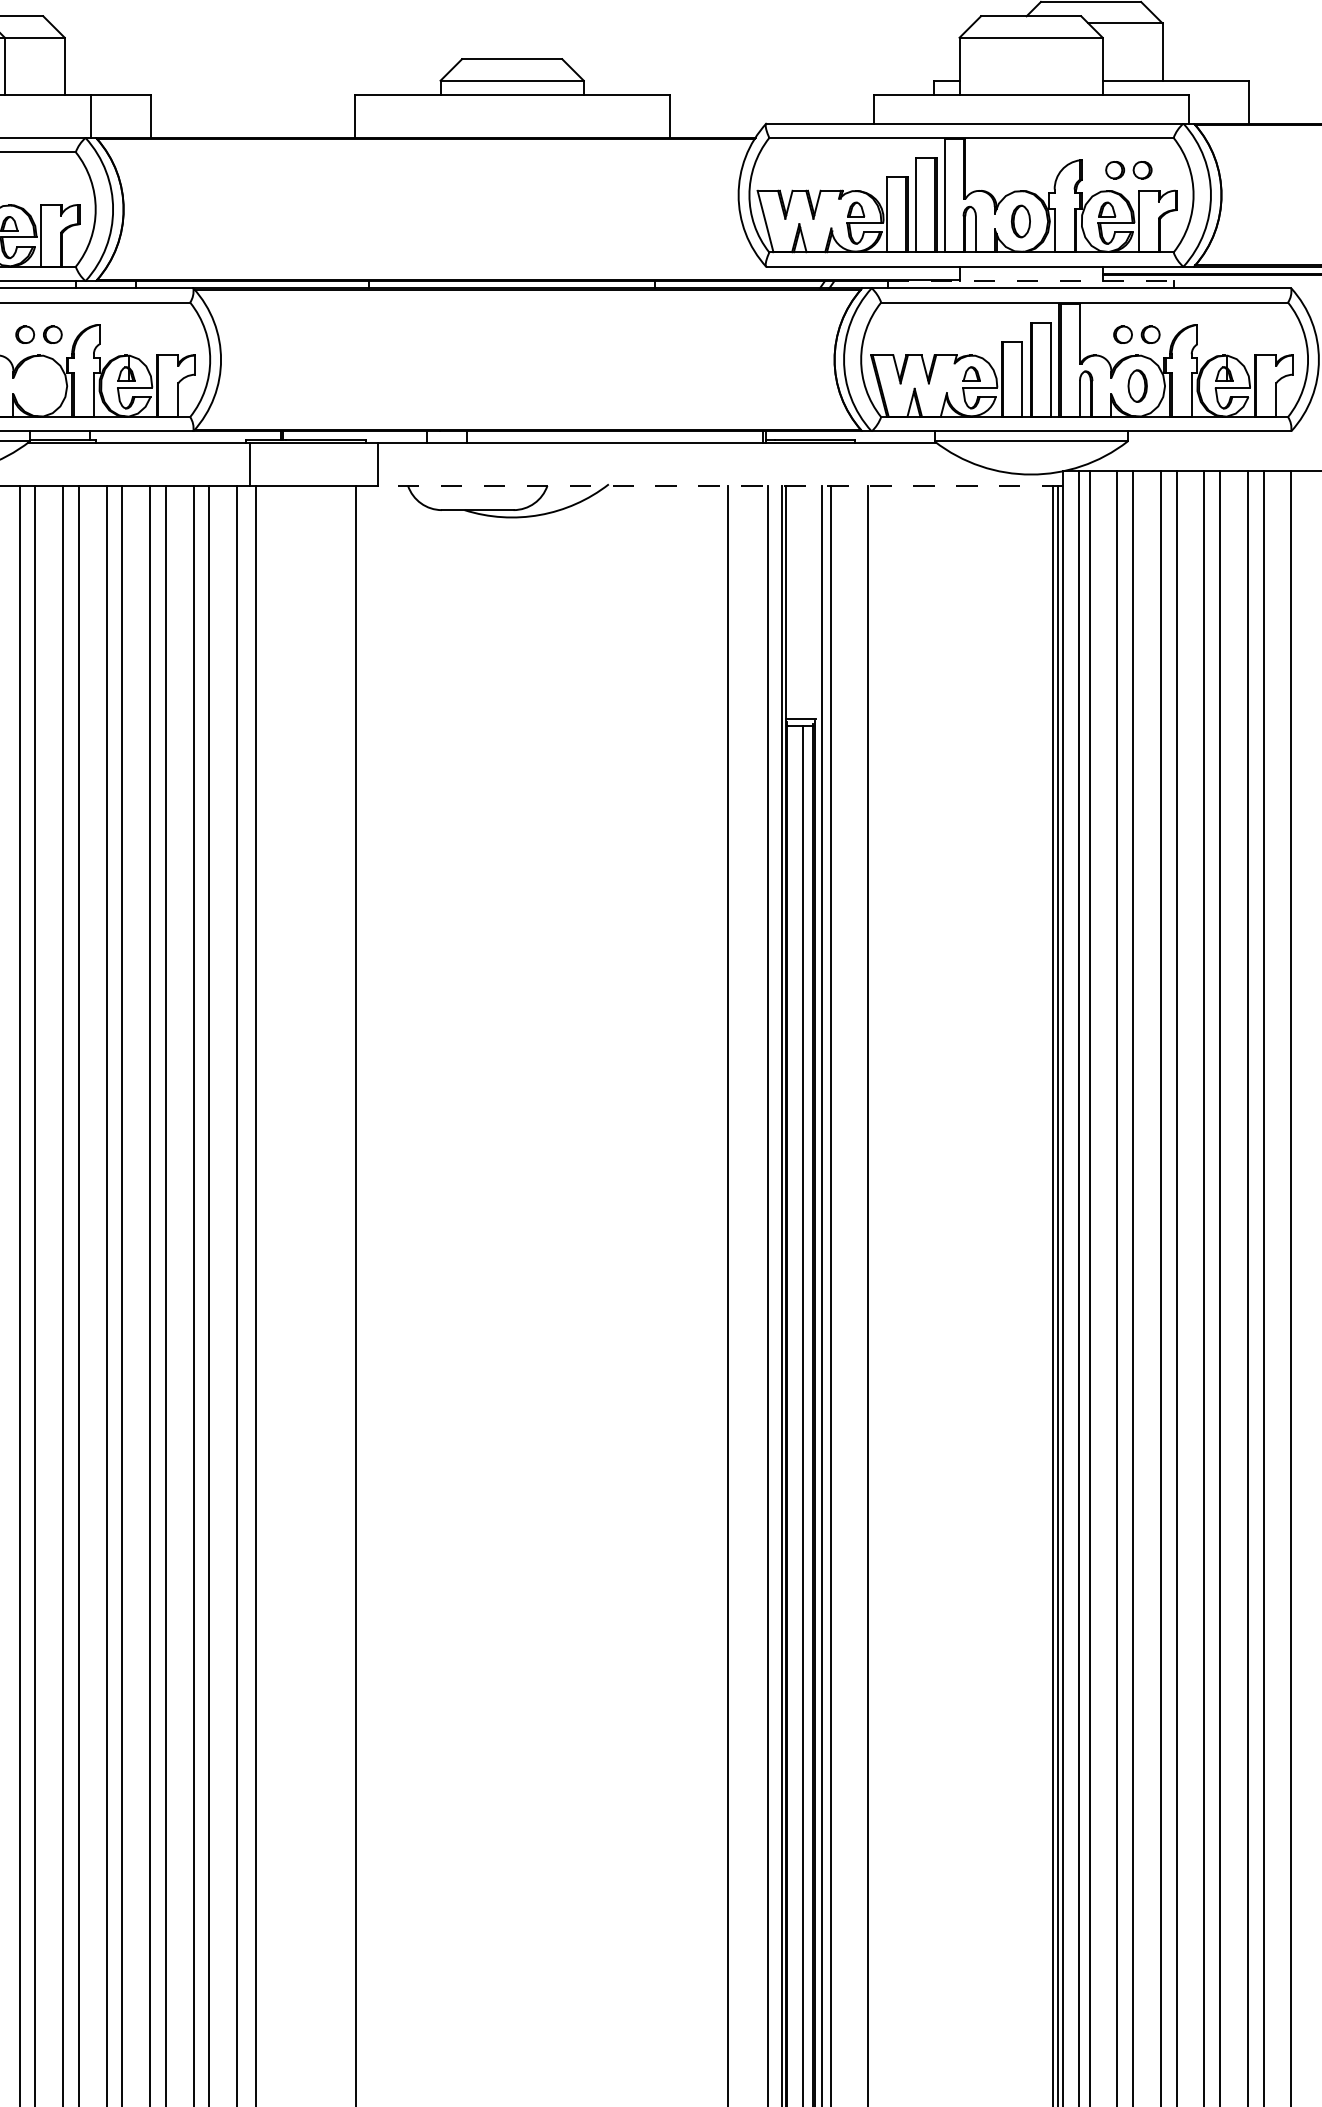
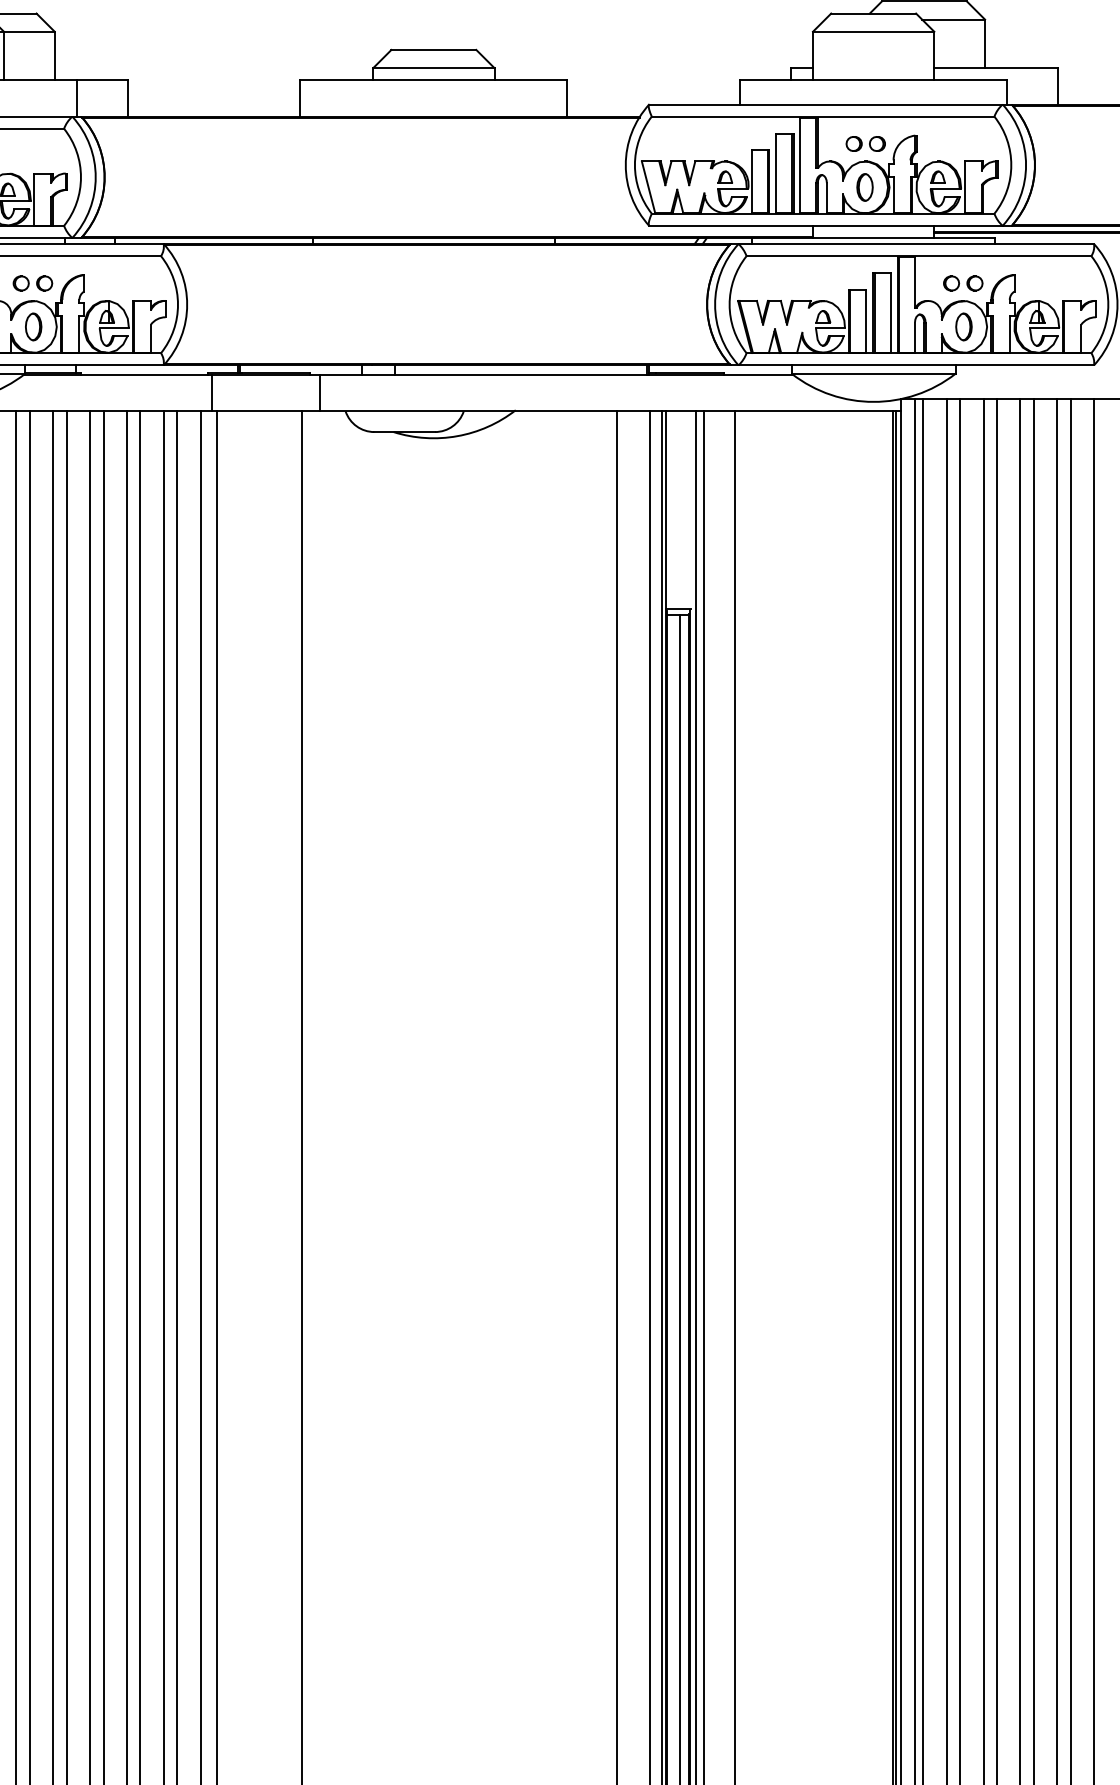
part: (1128, 170) -> (865, 144), moved
line: (1031, 281) -> (873, 238), dashed -> solid
part: (39, 385) -> (33, 326), added
line: (720, 485) -> (610, 411), dashed -> solid

